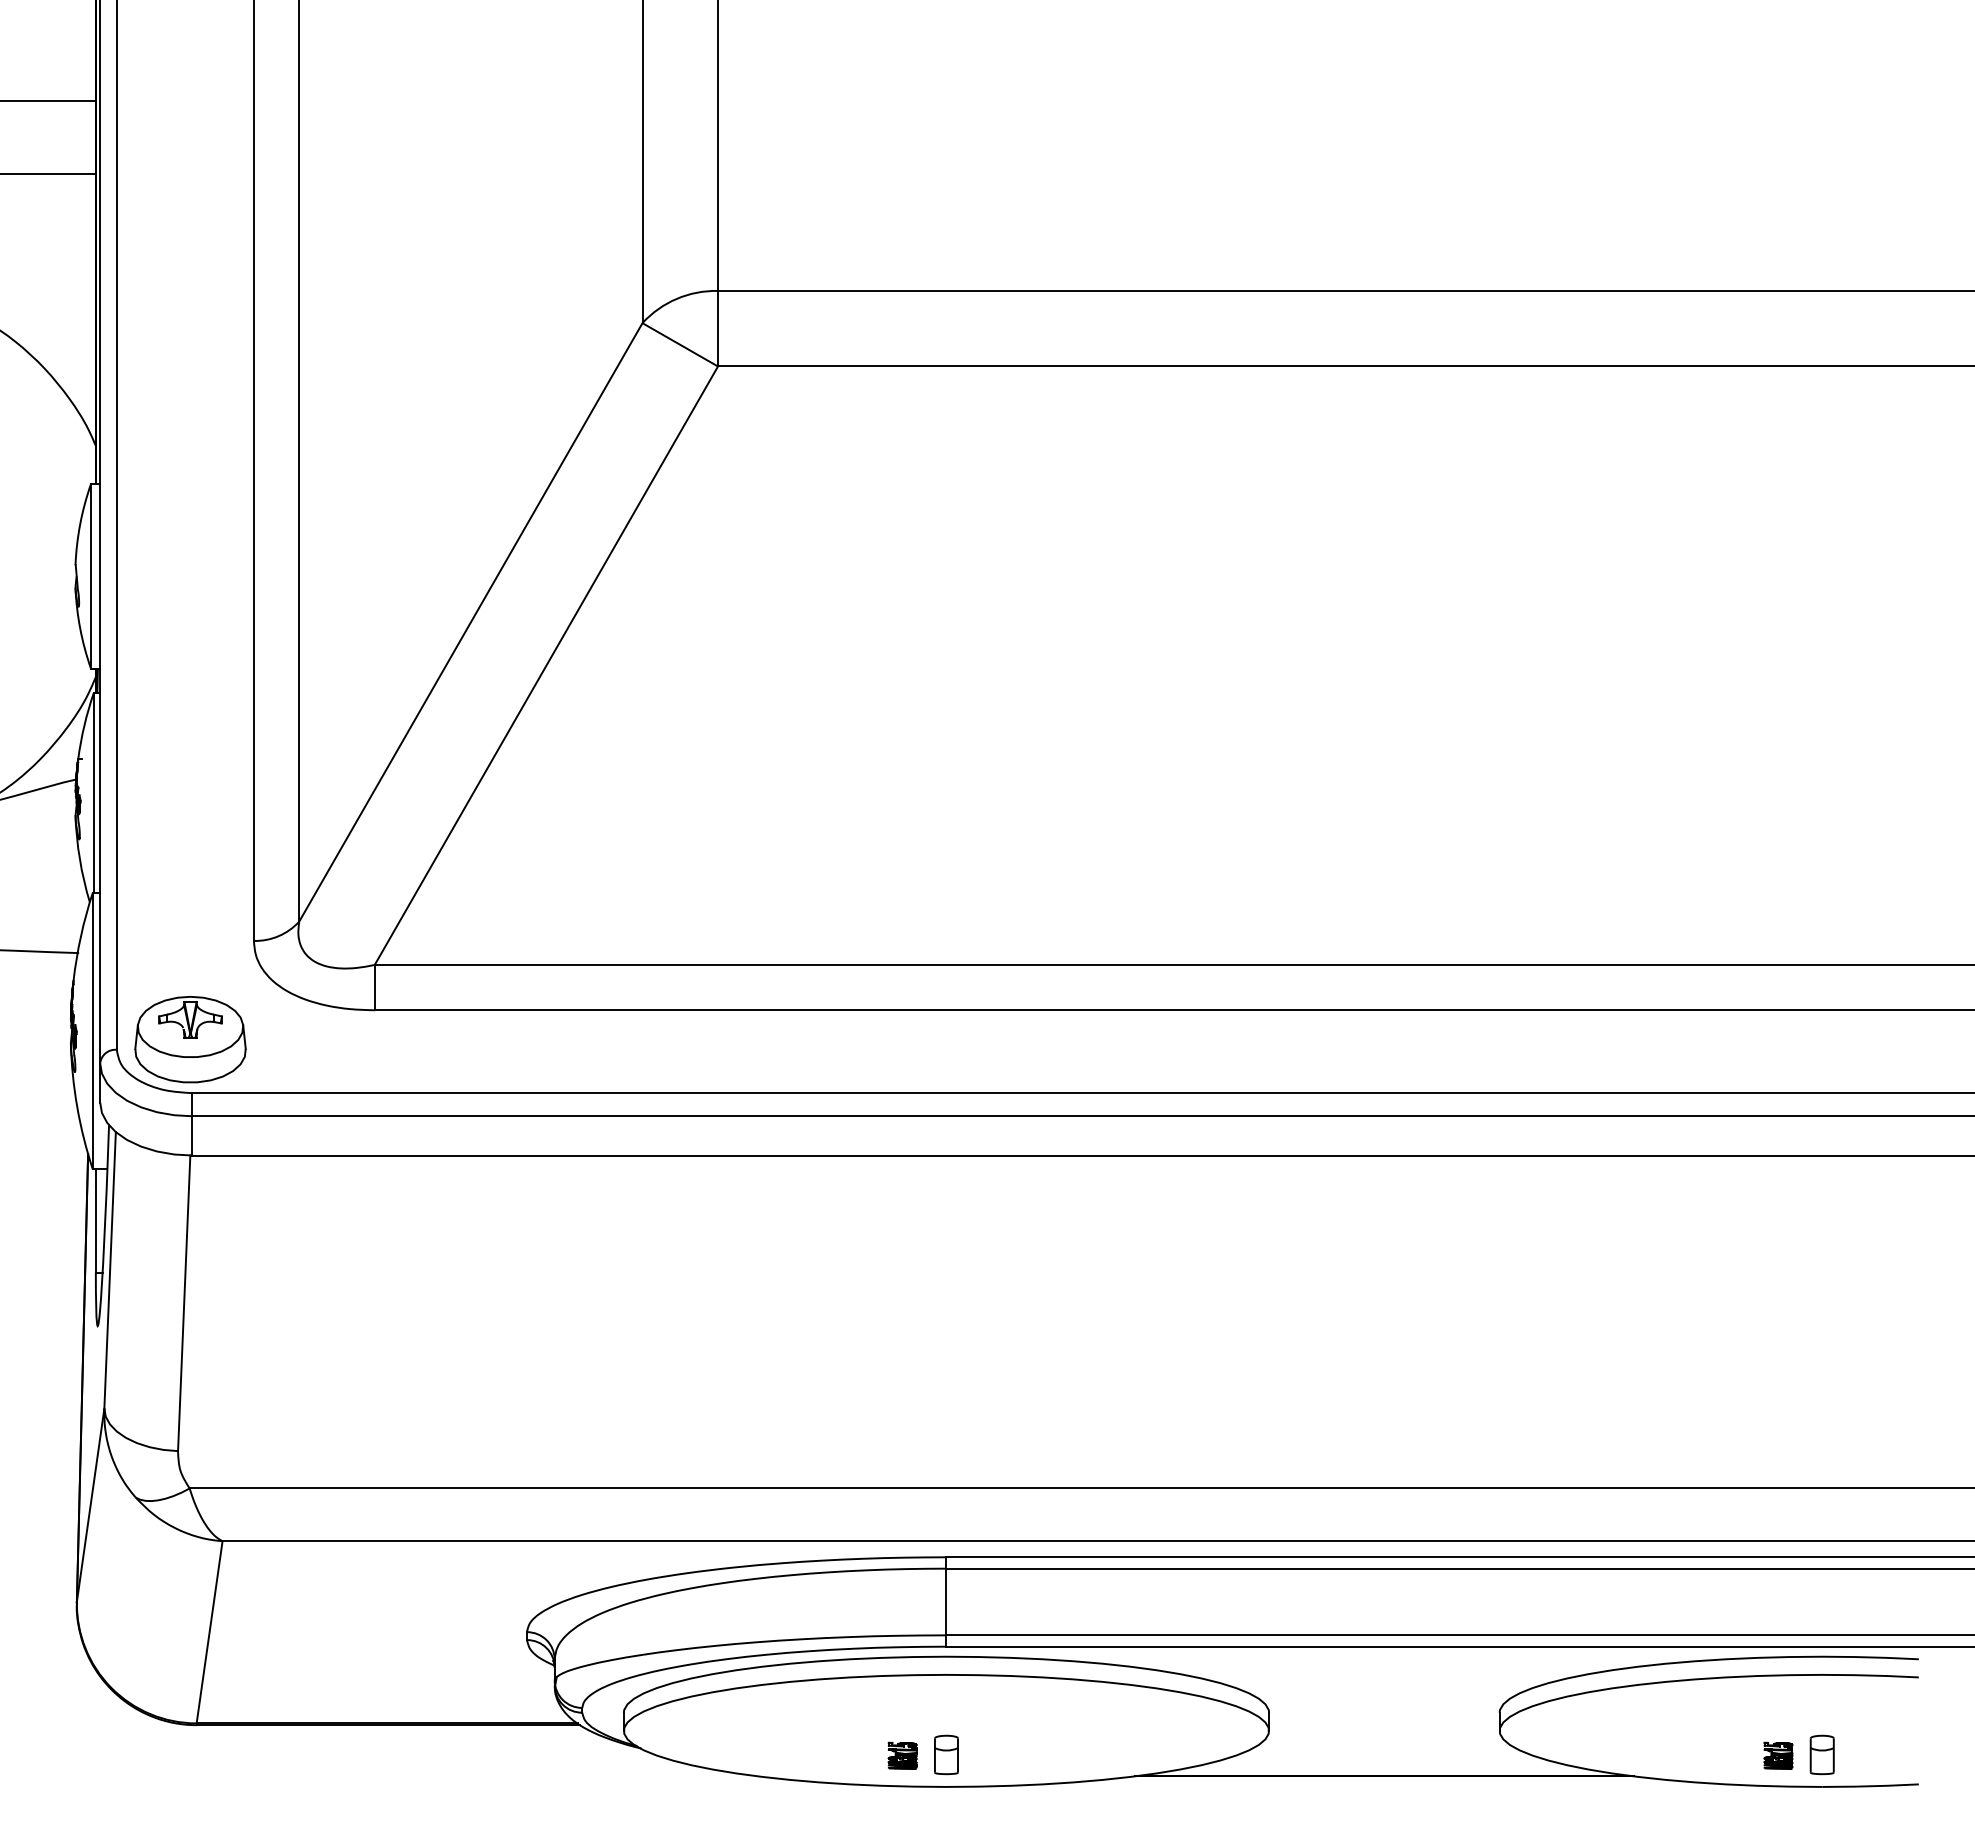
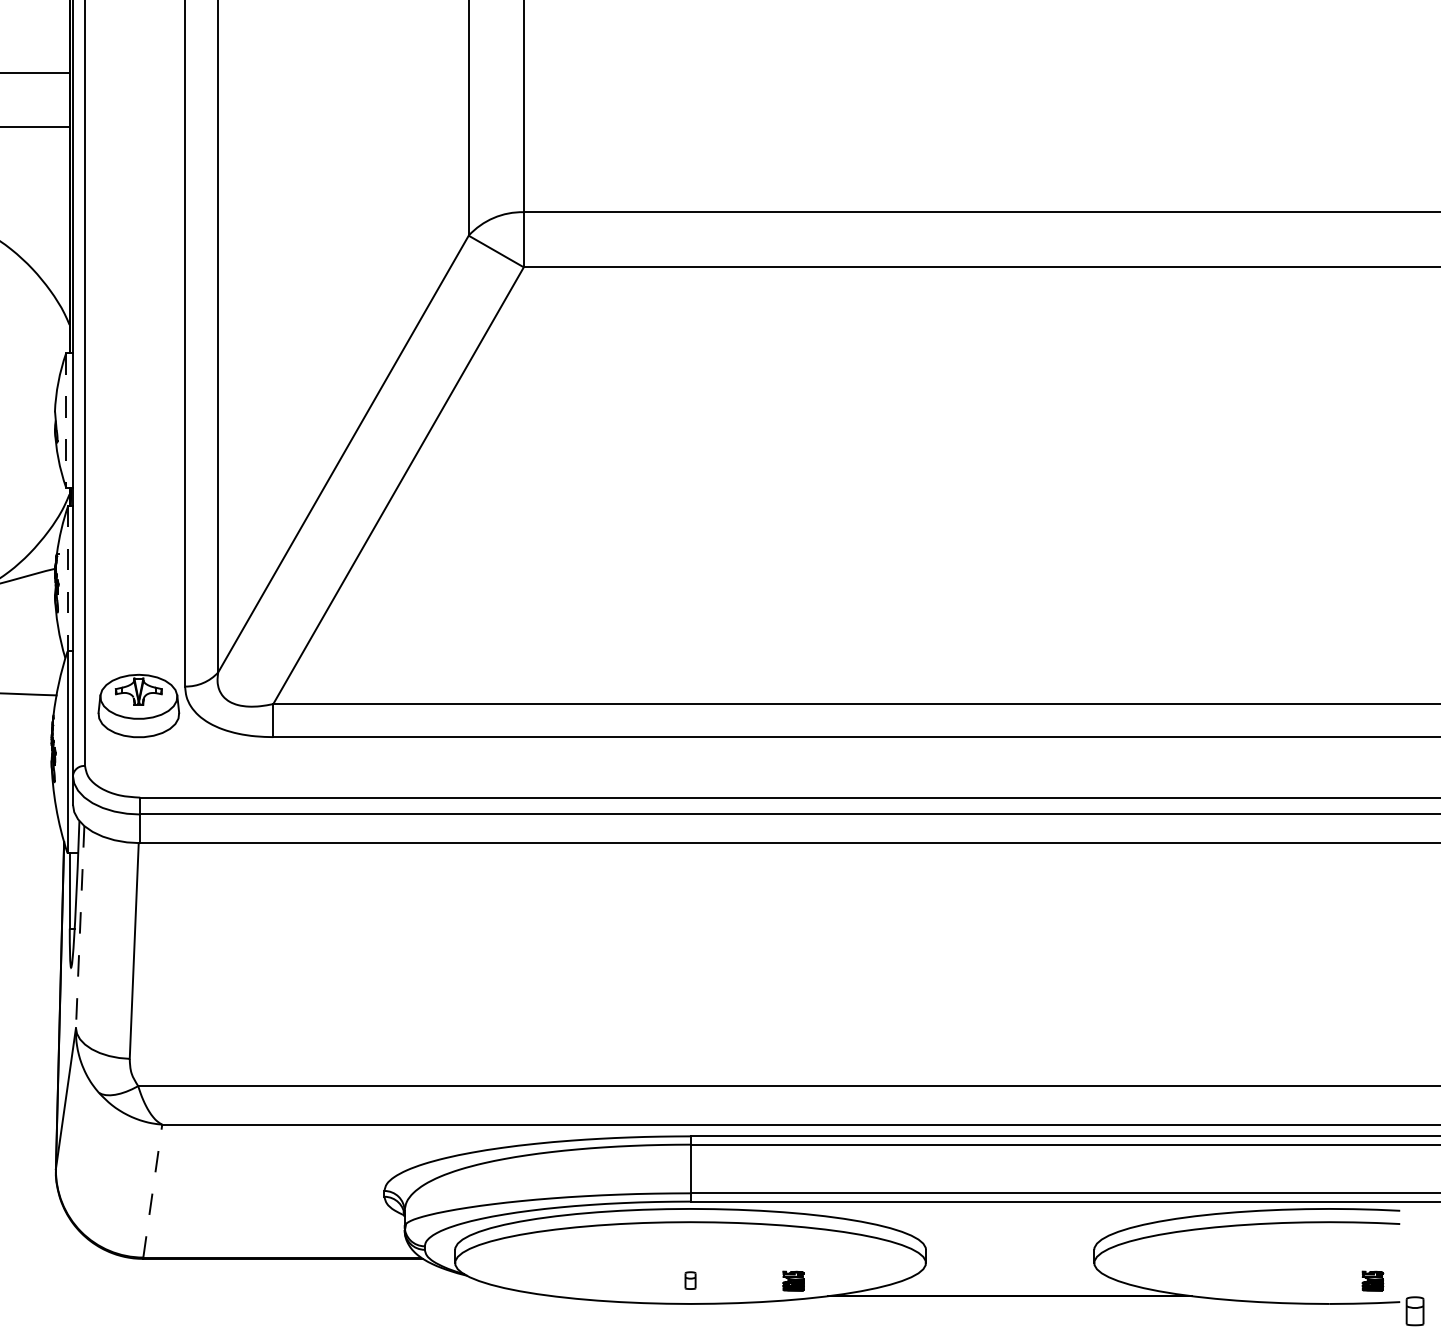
line: (90, 576) -> (65, 420), solid -> dashed
line: (93, 792) -> (68, 578), solid -> dashed
part: (190, 1039) -> (138, 705), moved
line: (110, 1270) -> (80, 927), solid -> dashed
line: (209, 1632) -> (152, 1191), solid -> dashed
part: (946, 1754) -> (690, 1280), size x0.6
part: (1821, 1754) -> (1414, 1310), moved
part: (902, 1755) -> (793, 1281), moved
part: (1778, 1755) -> (1372, 1281), moved

